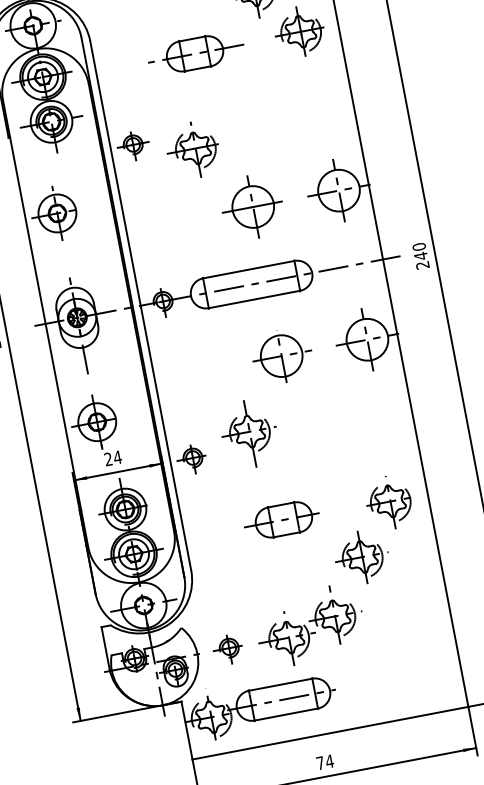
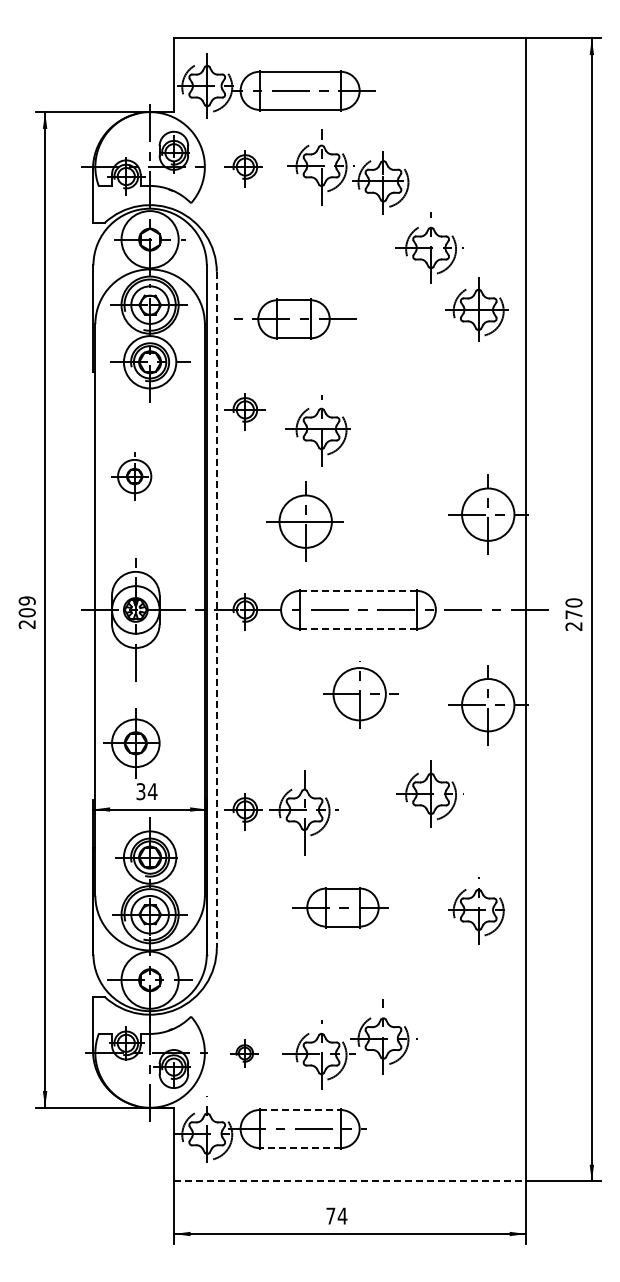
part: (196, 53) -> (295, 318), moved
part: (252, 207) -> (304, 521), moved
part: (54, 214) -> (131, 476), size x0.7
text: (420, 256) -> (573, 614), 240 -> 270
line: (248, 269) -> (358, 590), solid -> dashed
line: (253, 300) -> (357, 629), solid -> dashed
line: (140, 306) -> (216, 610), solid -> dashed
part: (282, 356) -> (360, 694), moved
part: (249, 433) -> (303, 812), moved
text: (108, 459) -> (140, 791), 24 -> 34
part: (361, 557) -> (429, 793), moved
part: (228, 649) -> (243, 1054), size x0.7
line: (280, 685) -> (300, 1110), solid -> dashed
line: (285, 714) -> (299, 1148), solid -> dashed
line: (330, 733) -> (350, 1181), solid -> dashed

